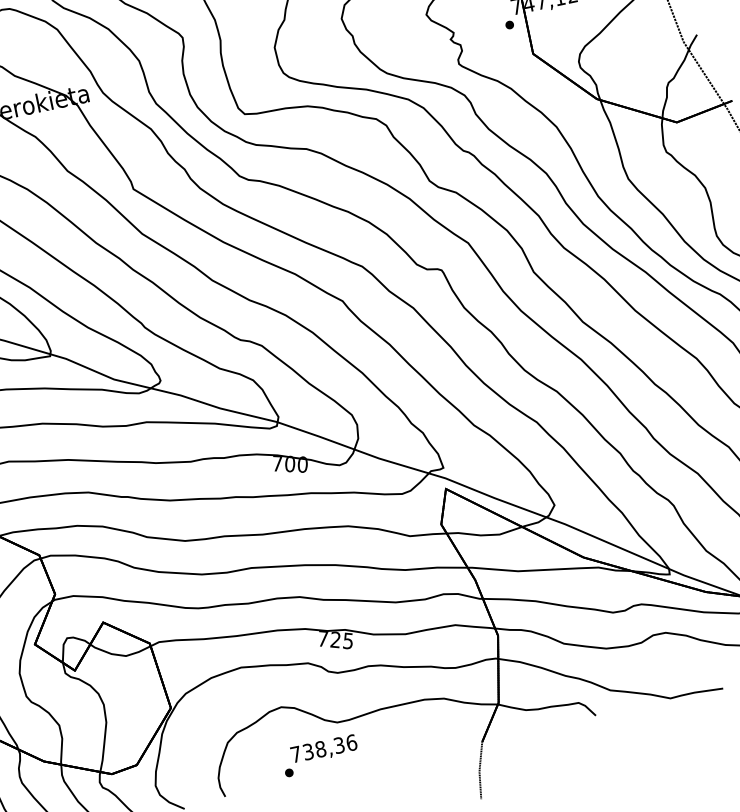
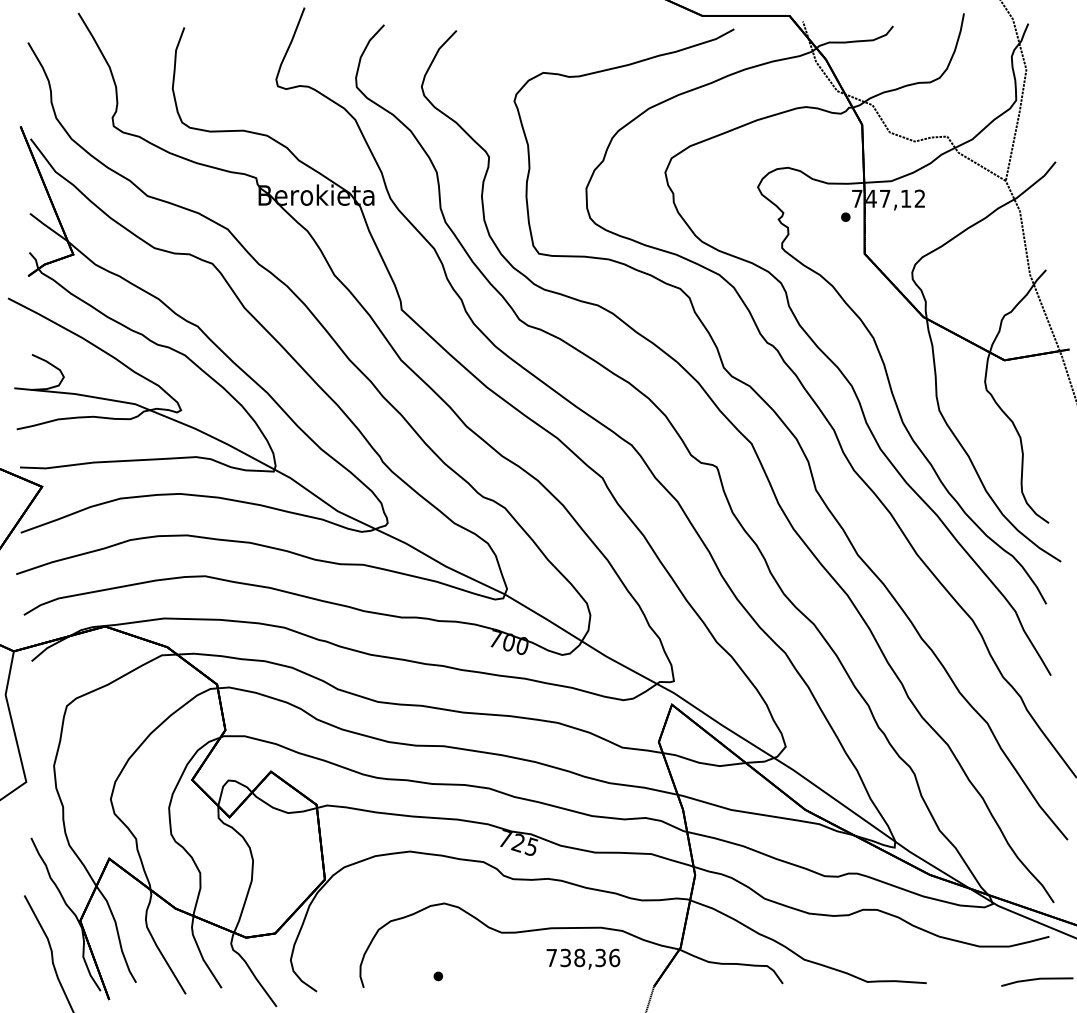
text: (324, 749) -> (583, 958), moved

